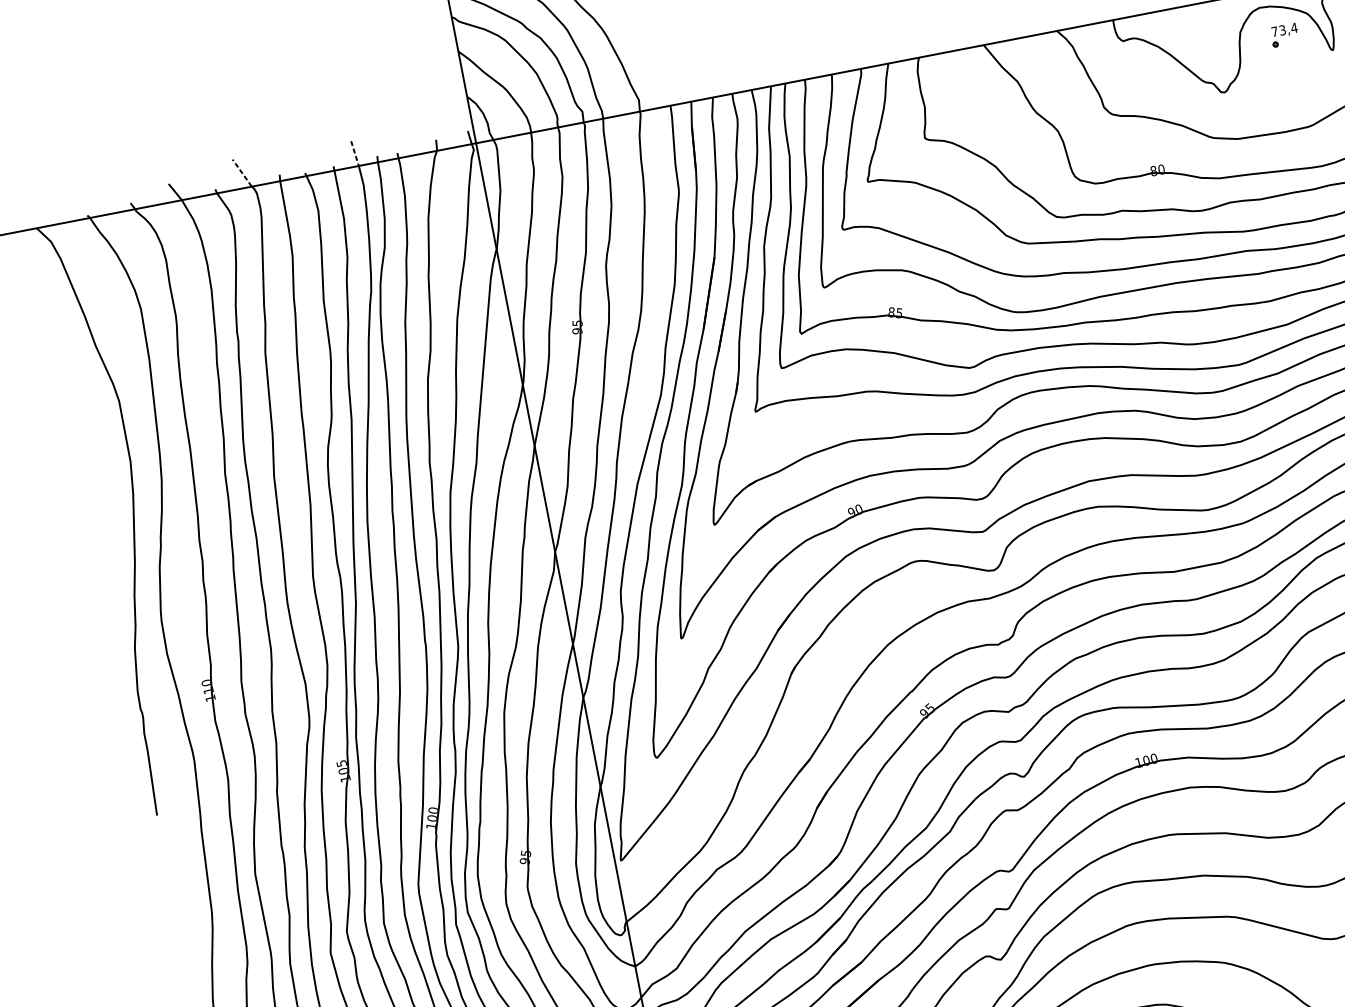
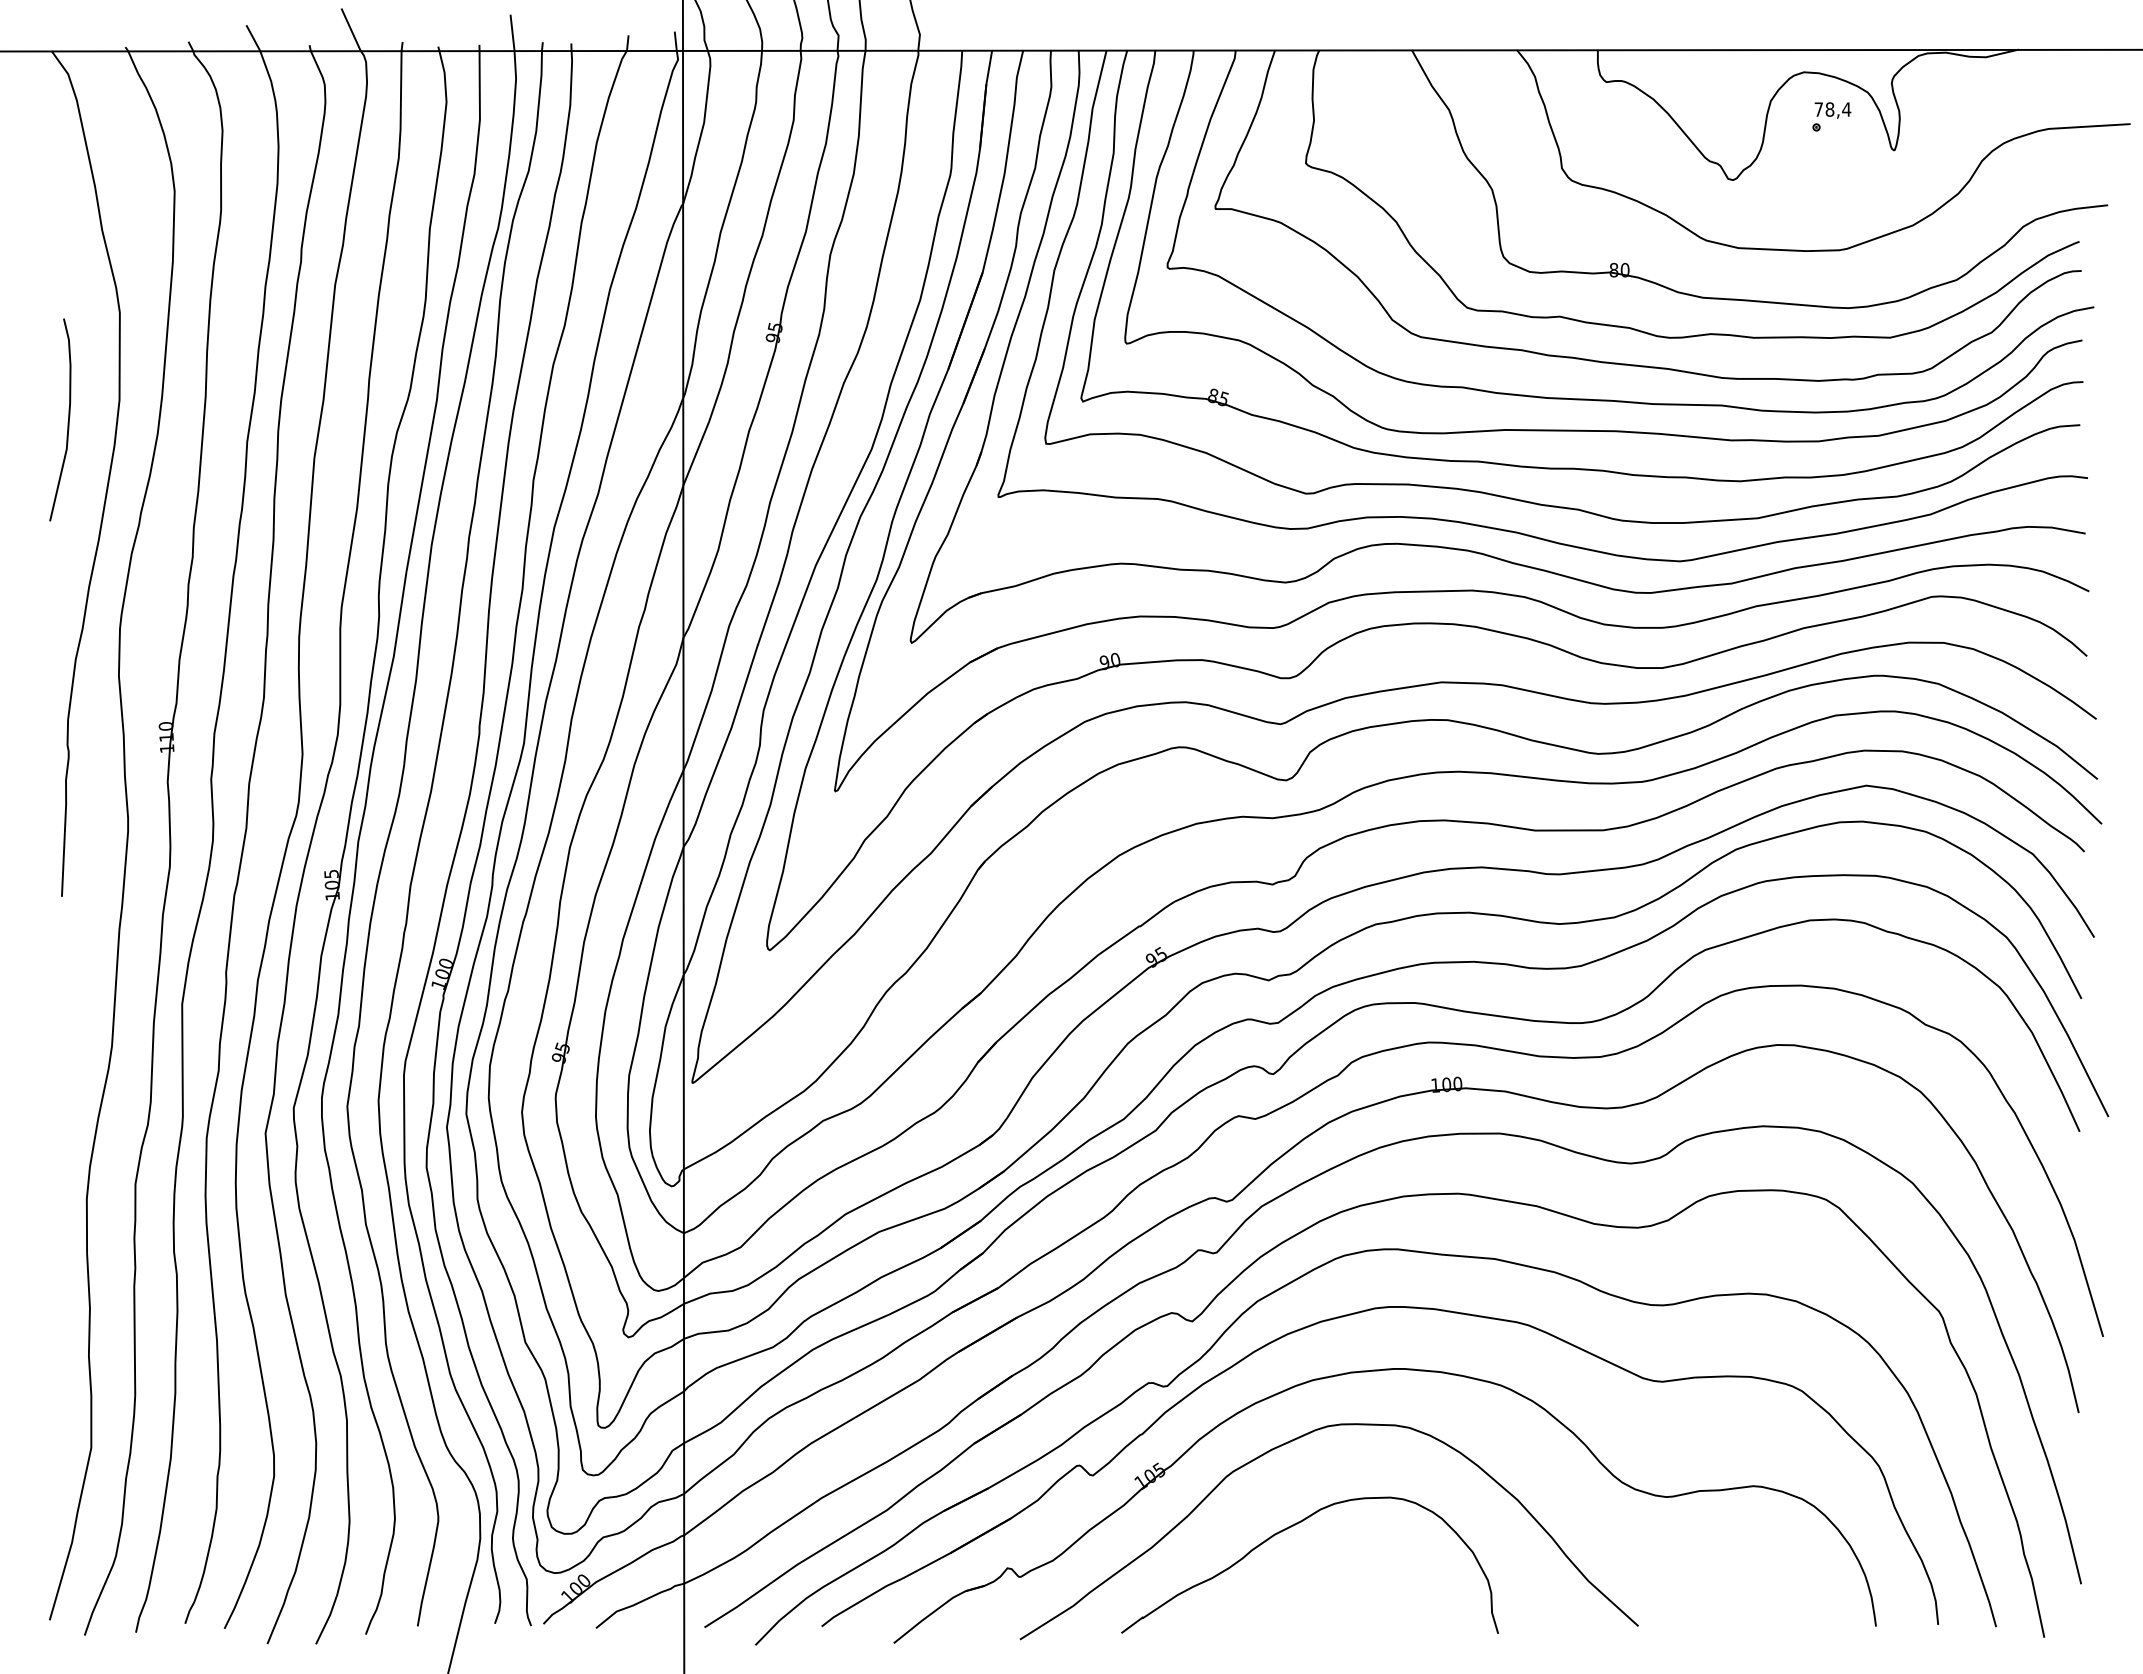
text: (1282, 30) -> (1829, 109), 73,4 -> 78,4
line: (355, 154) -> (512, 33), dashed -> solid
line: (241, 172) -> (350, 29), dashed -> solid
curve: (97, 483) -> (67, 421), added

